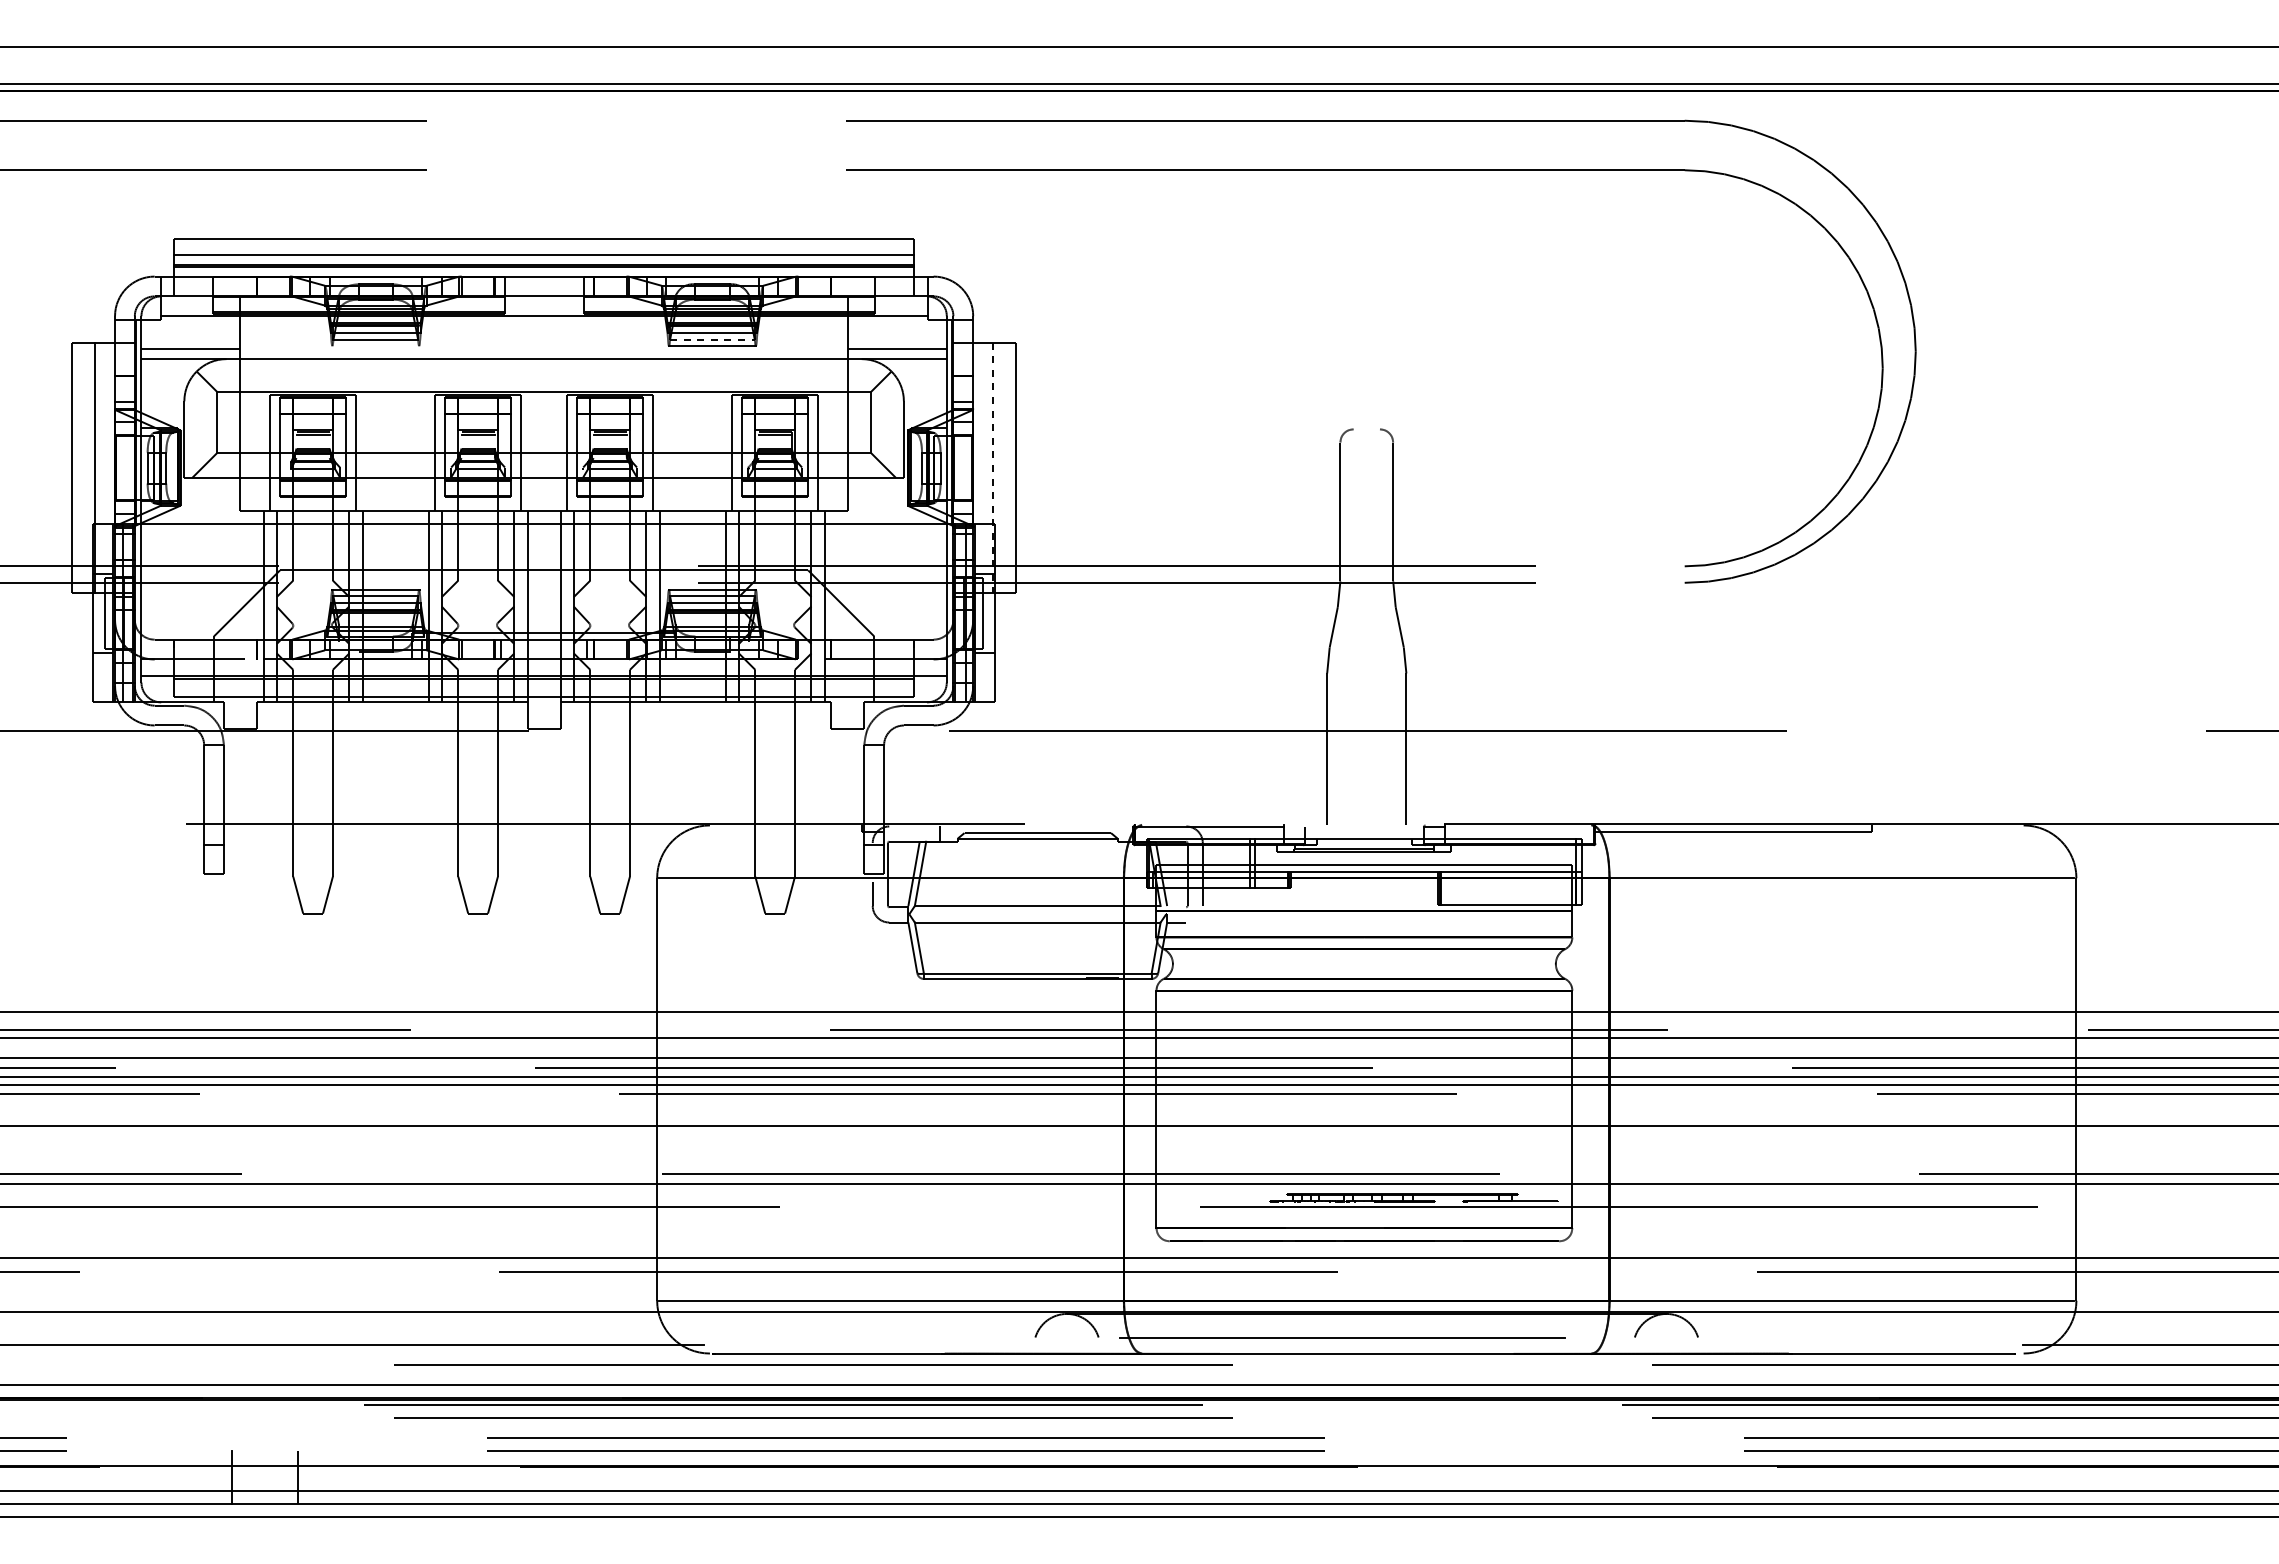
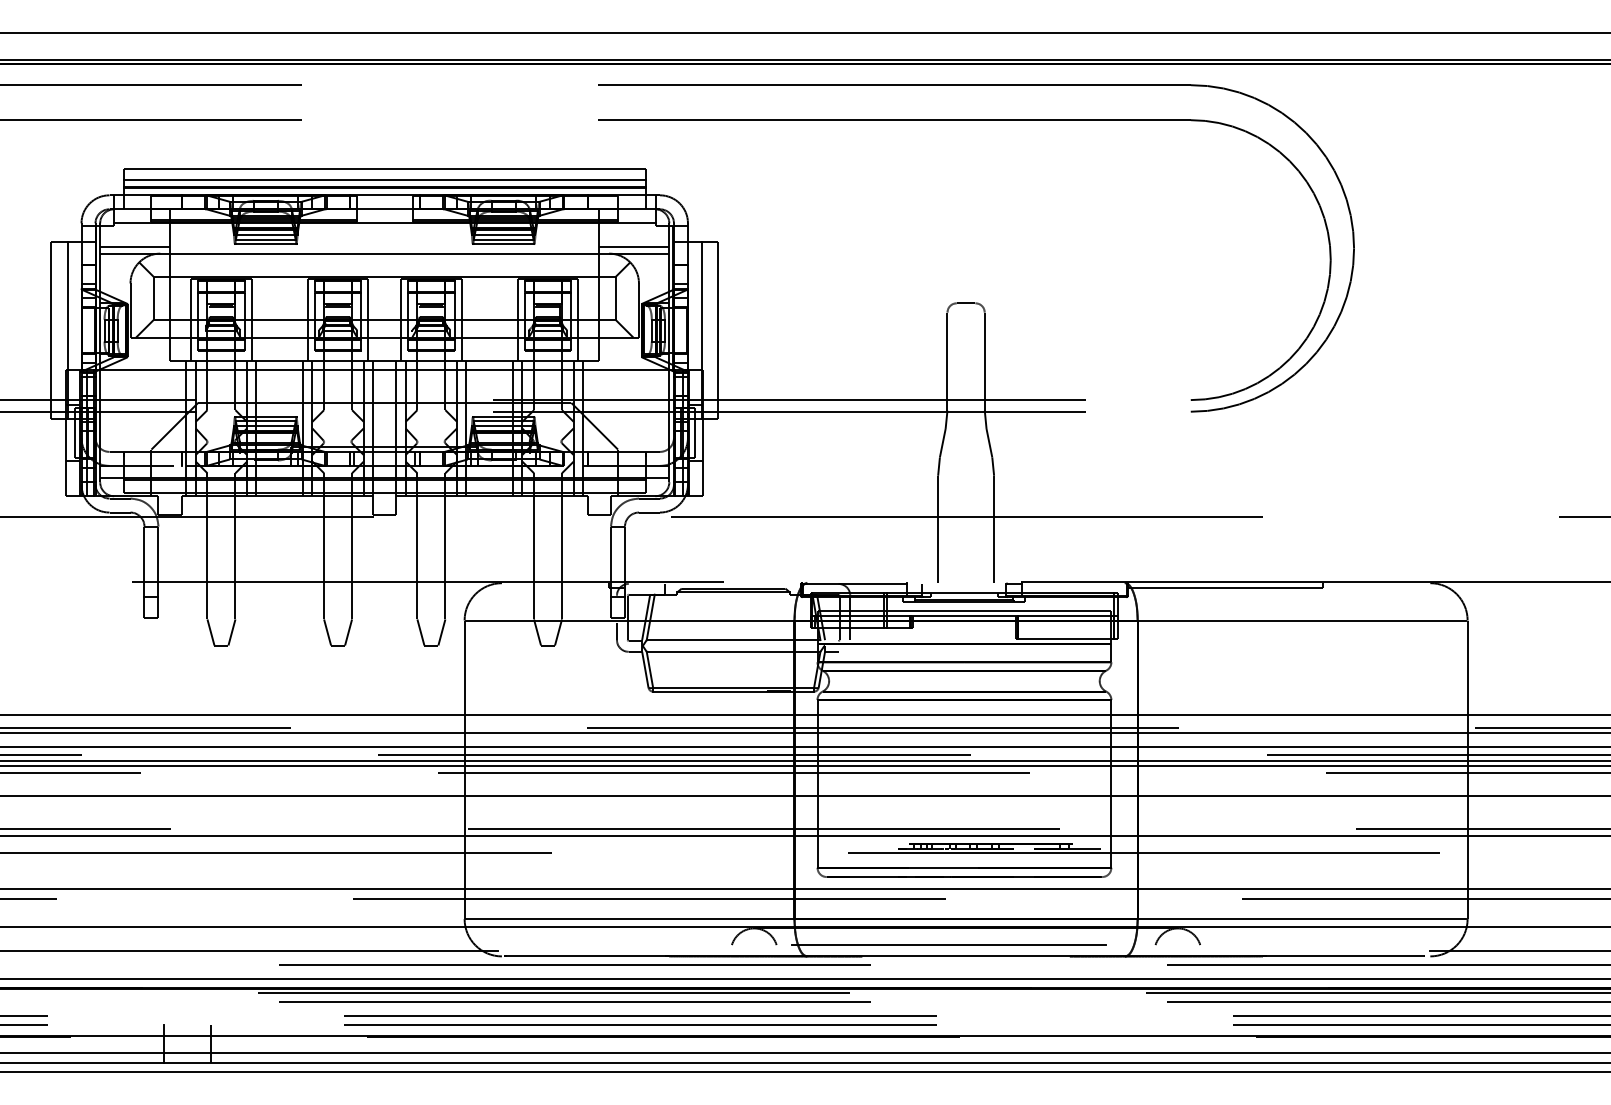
line: (712, 339) -> (503, 239), dashed -> solid
line: (375, 346) -> (265, 244), added
line: (1366, 429) -> (965, 303), added
line: (993, 468) -> (702, 330), dashed -> solid

